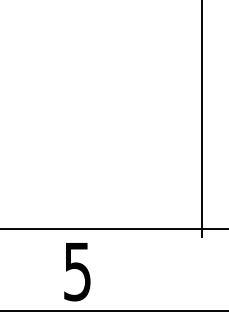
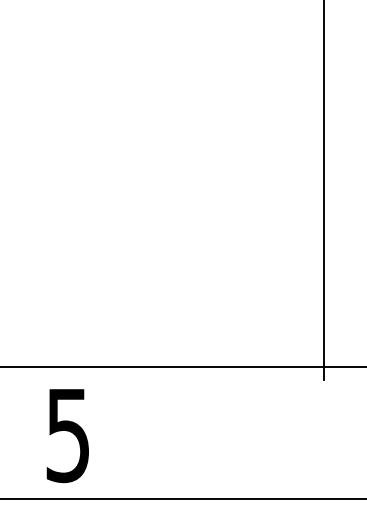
text: (77, 272) -> (68, 436), moved

